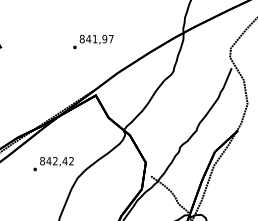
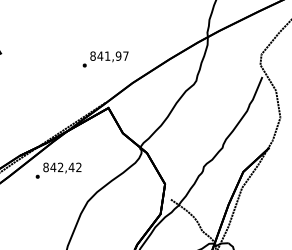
text: (93, 42) -> (105, 59), moved
text: (53, 163) -> (58, 170), moved

